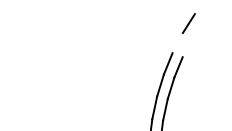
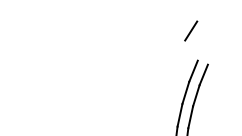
line: (189, 23) -> (191, 30), moved

